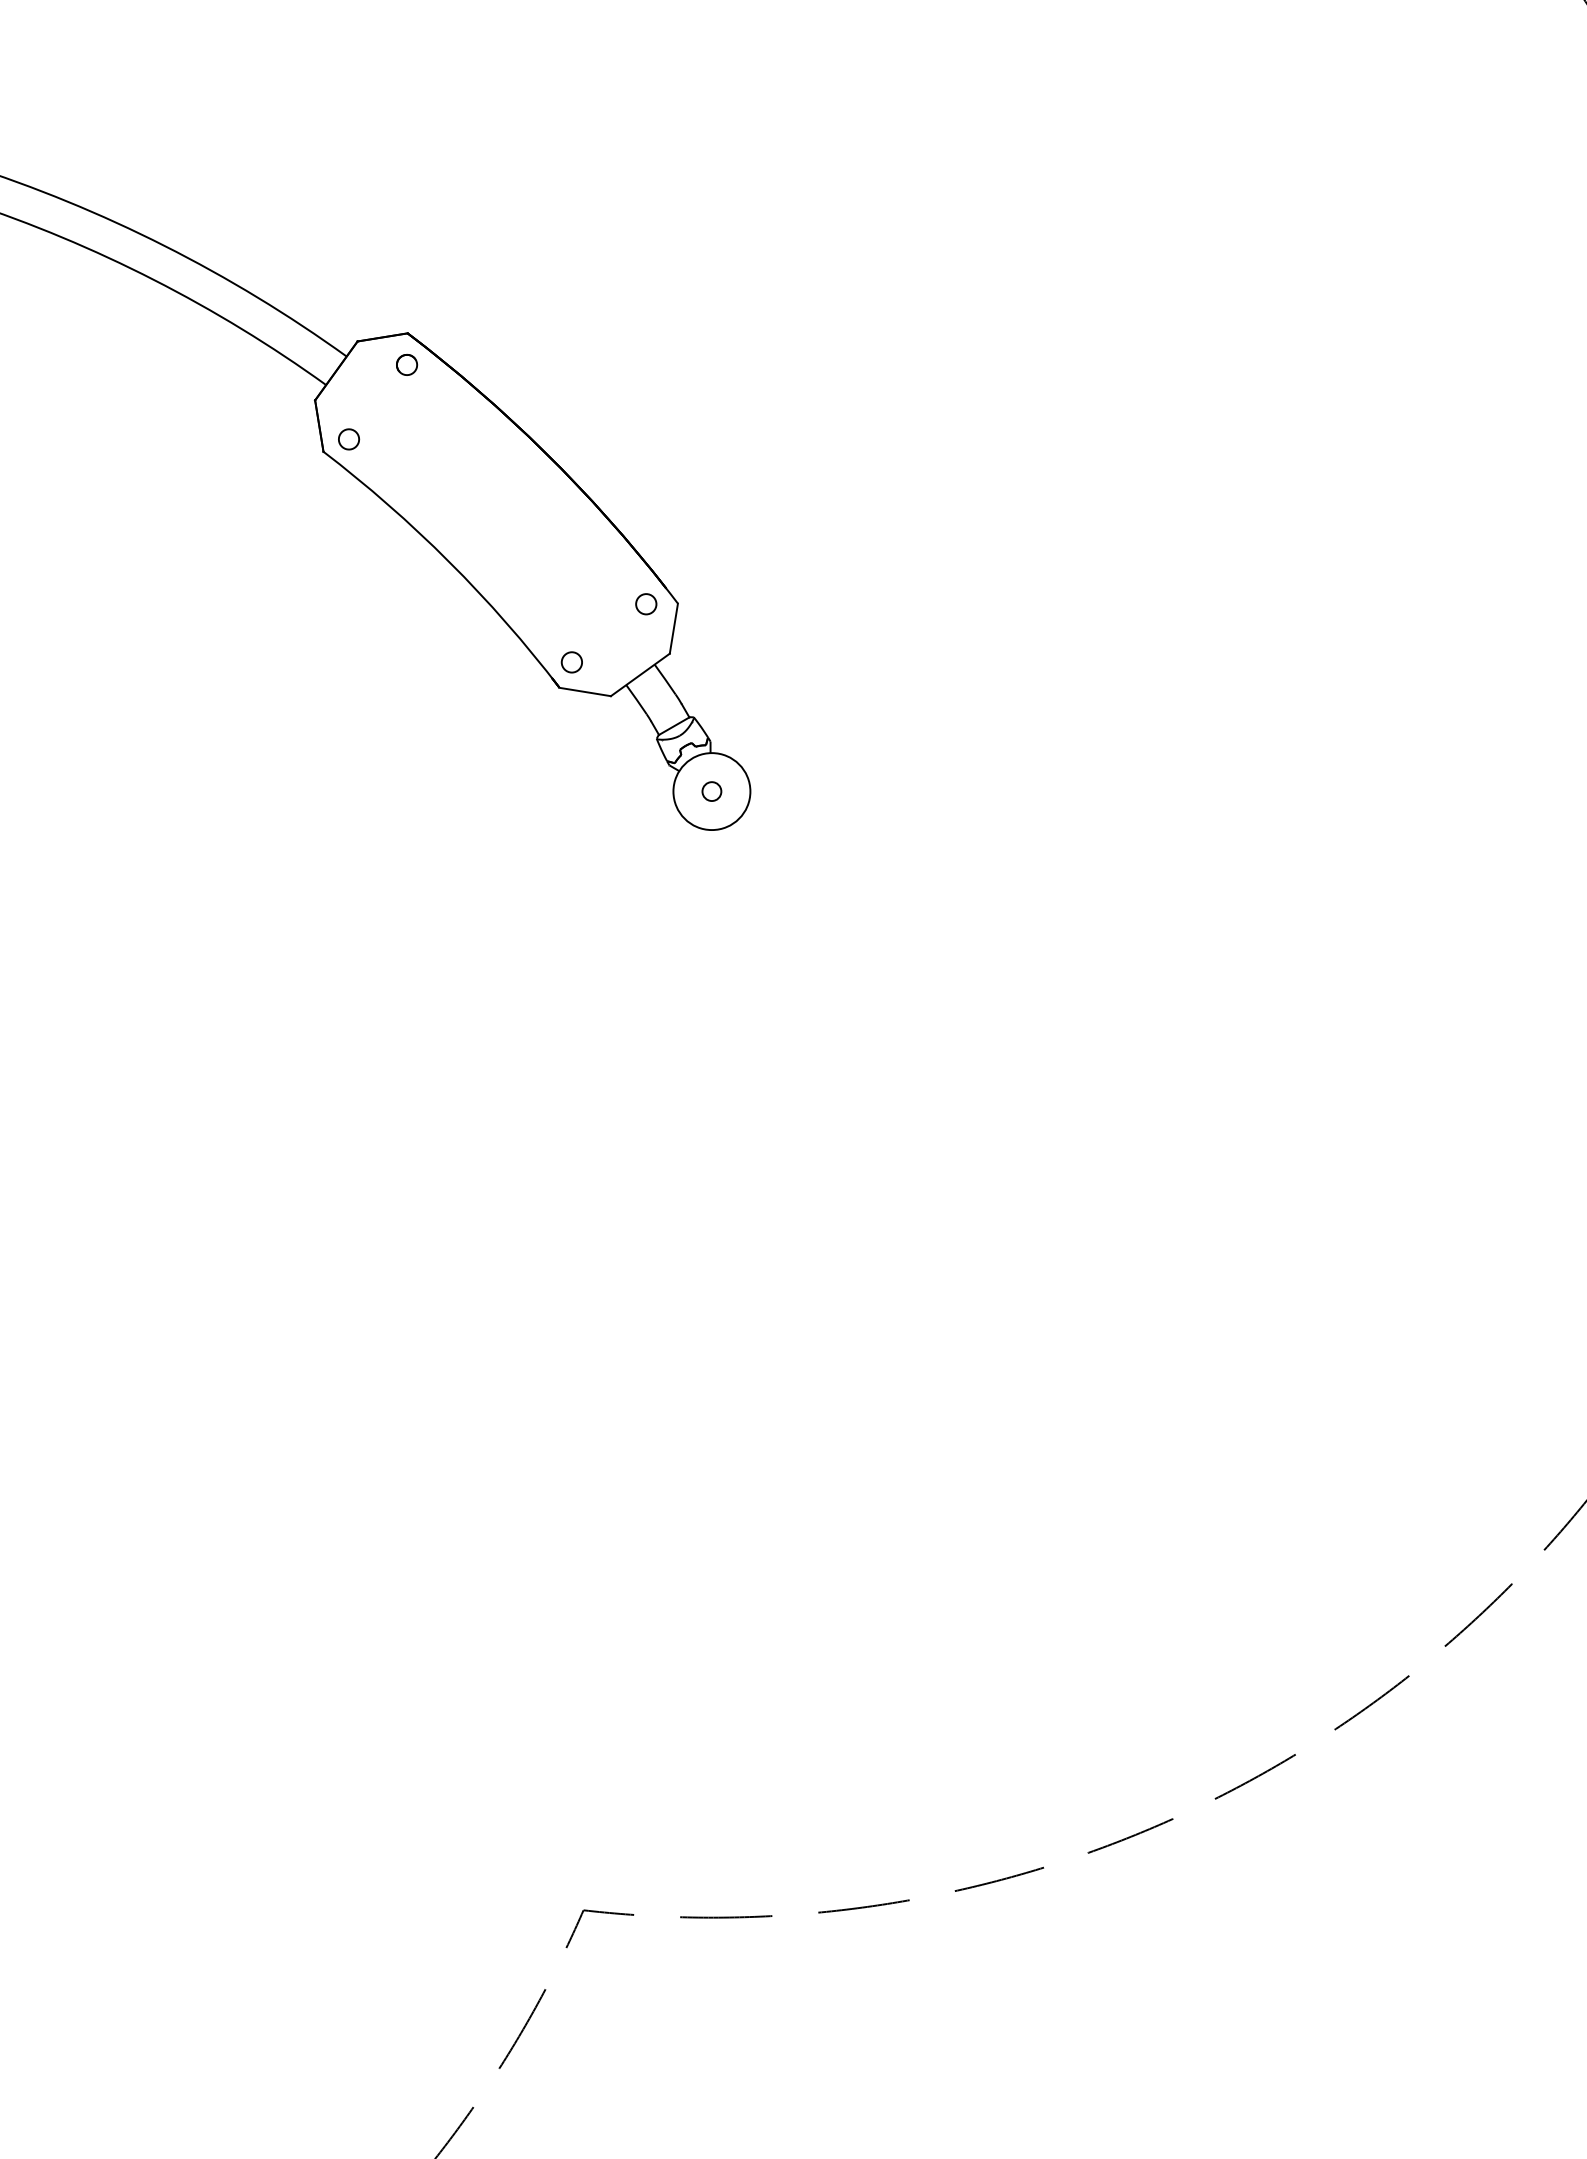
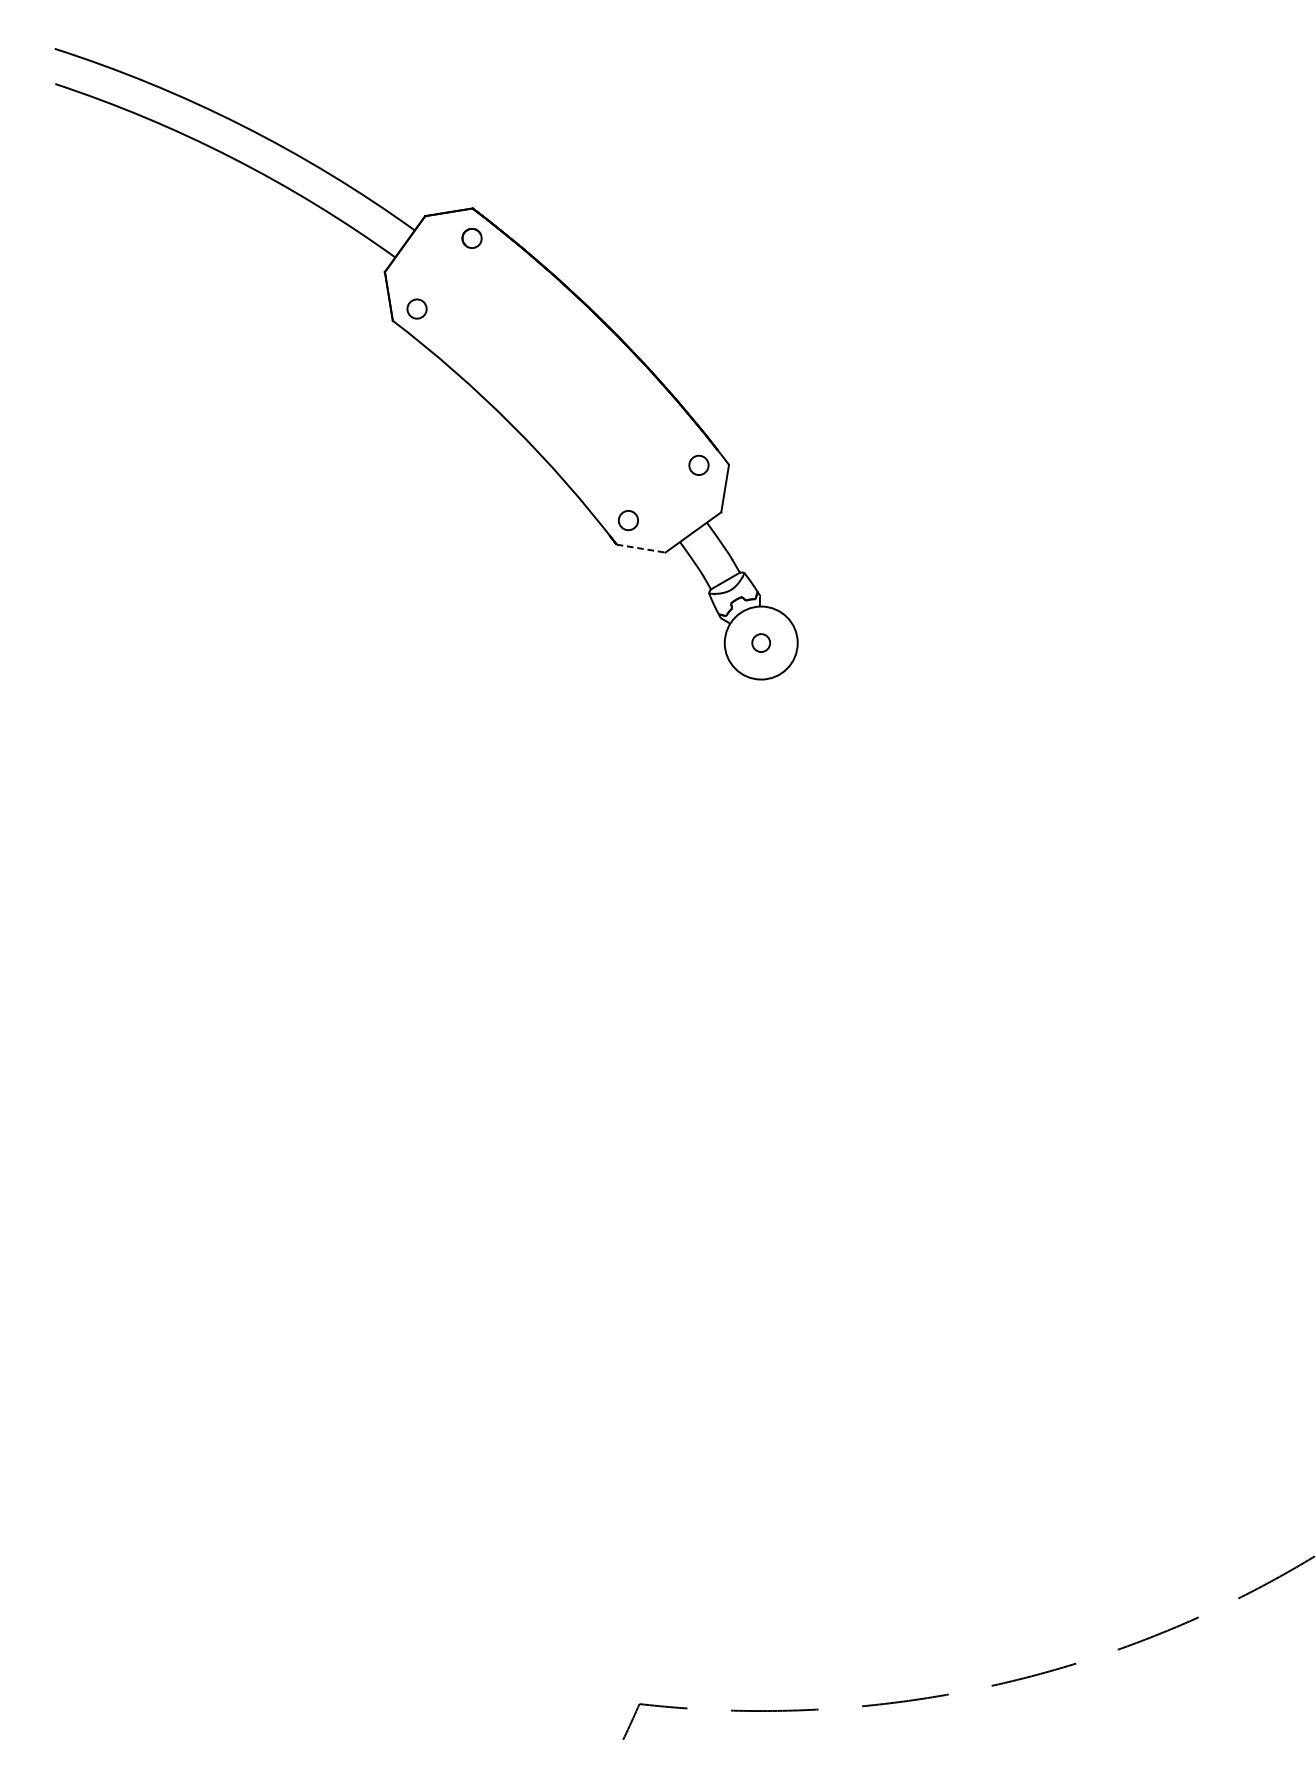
line: (585, 692) -> (641, 549), solid -> dashed

